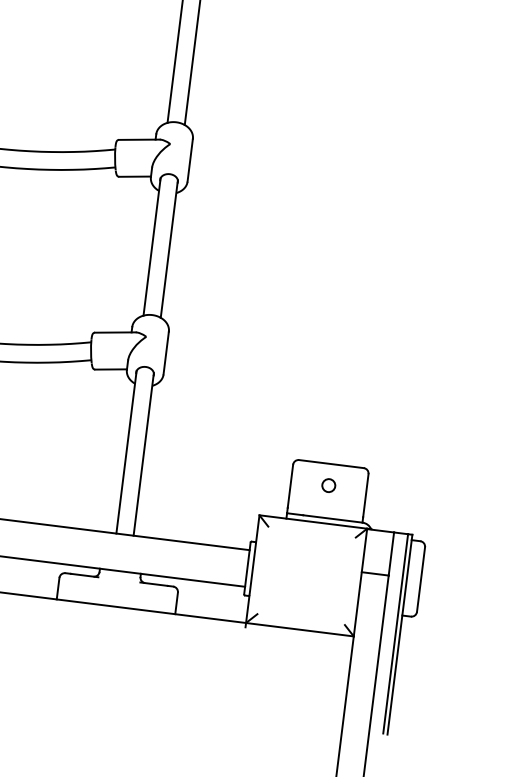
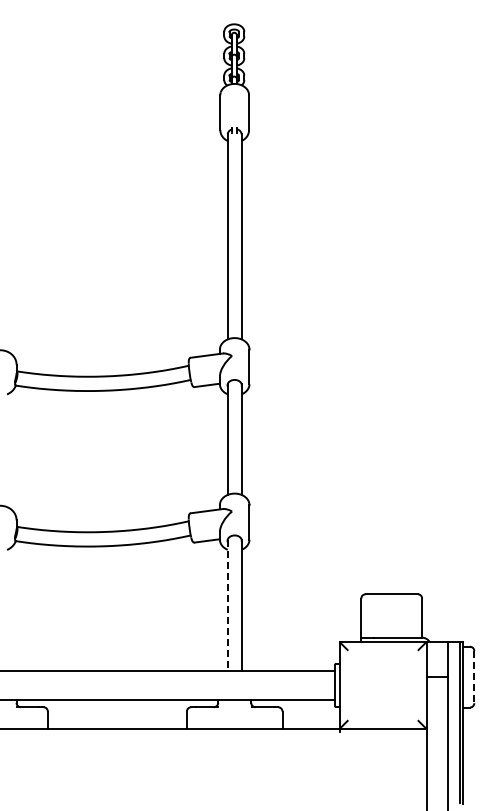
line: (126, 452) -> (227, 605), solid -> dashed
circle: (328, 485) -> (391, 611), removed
line: (421, 580) -> (474, 677), solid -> dashed

